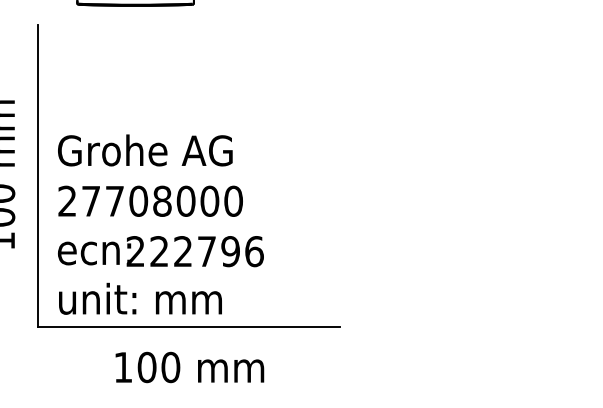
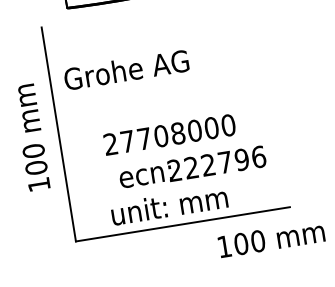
text: (145, 150) -> (126, 70), moved
text: (150, 200) -> (169, 134), moved
text: (160, 251) -> (192, 167), moved
text: (140, 298) -> (169, 205), moved
text: (189, 367) -> (271, 239), moved

